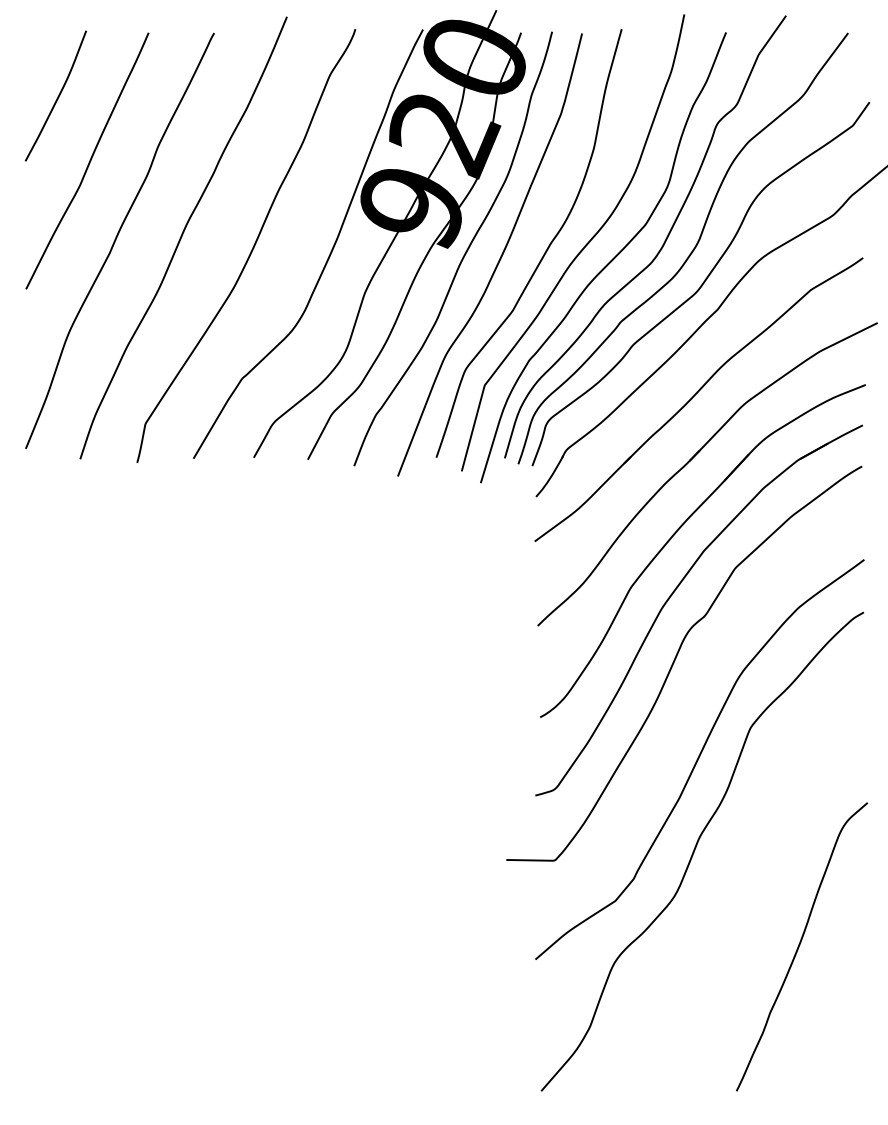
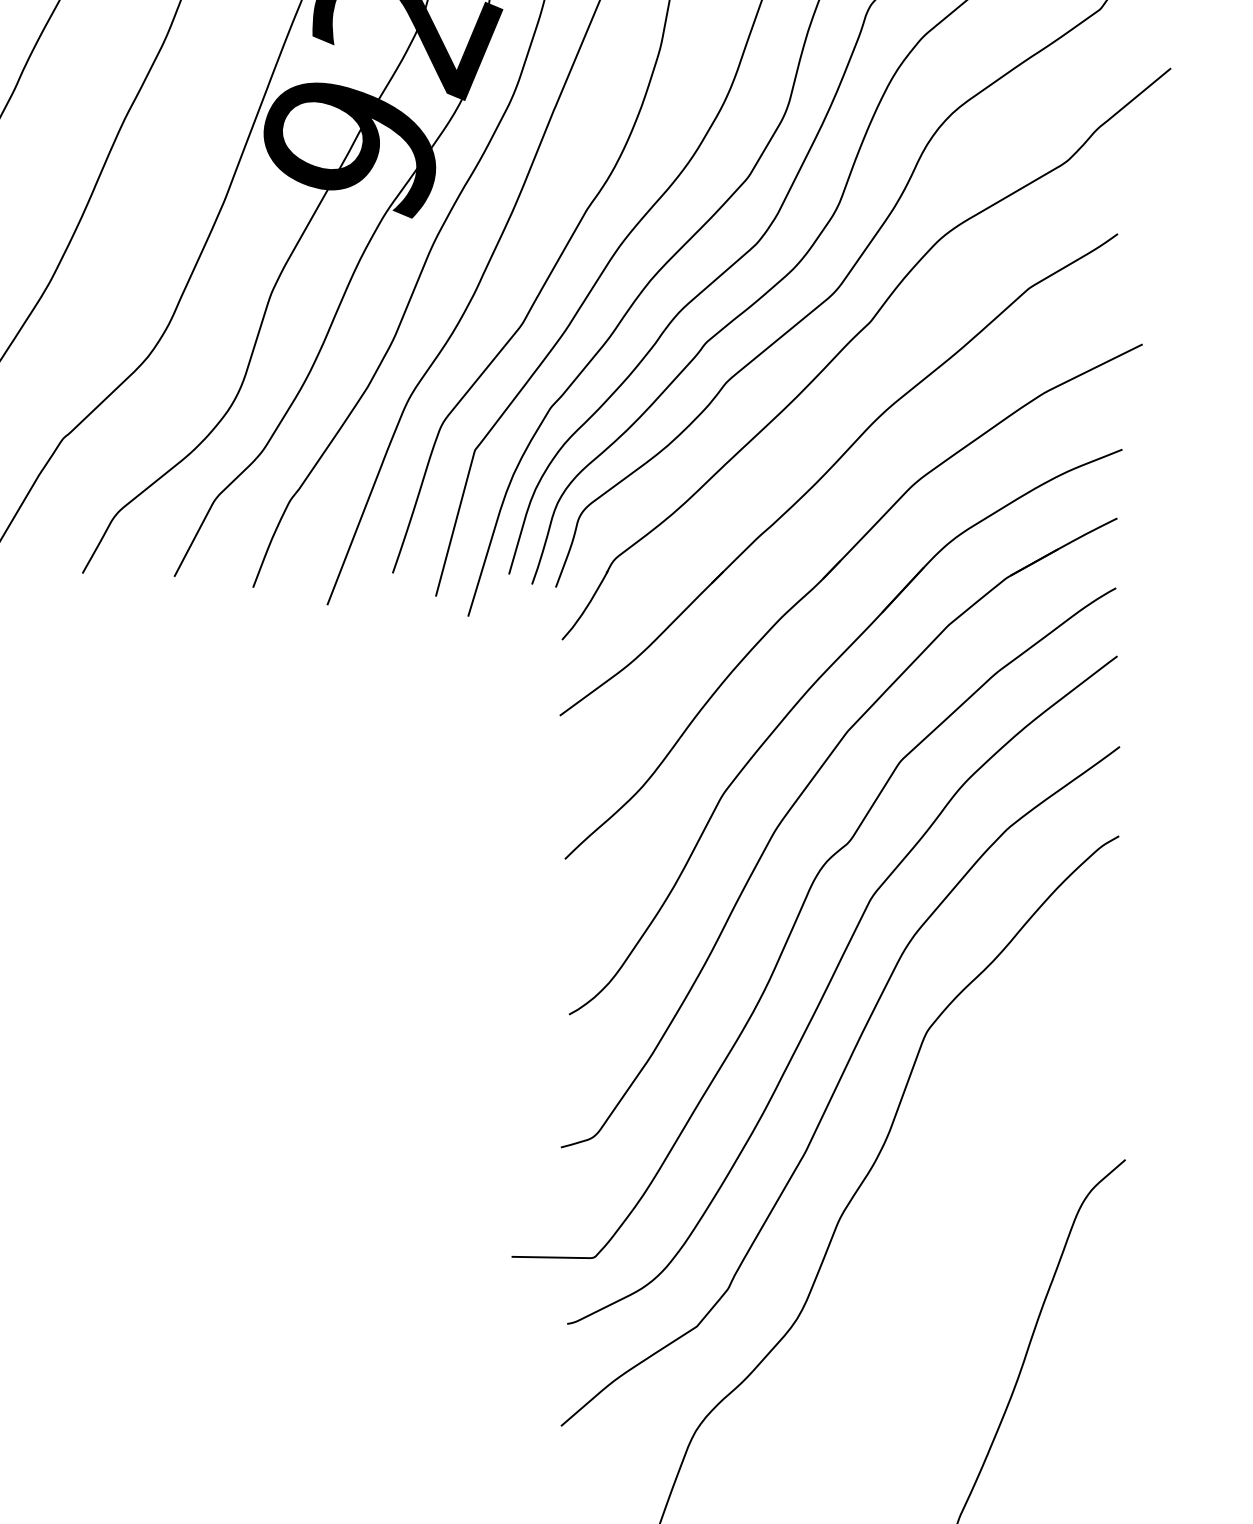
curve: (694, 699) -> (831, 984), added

